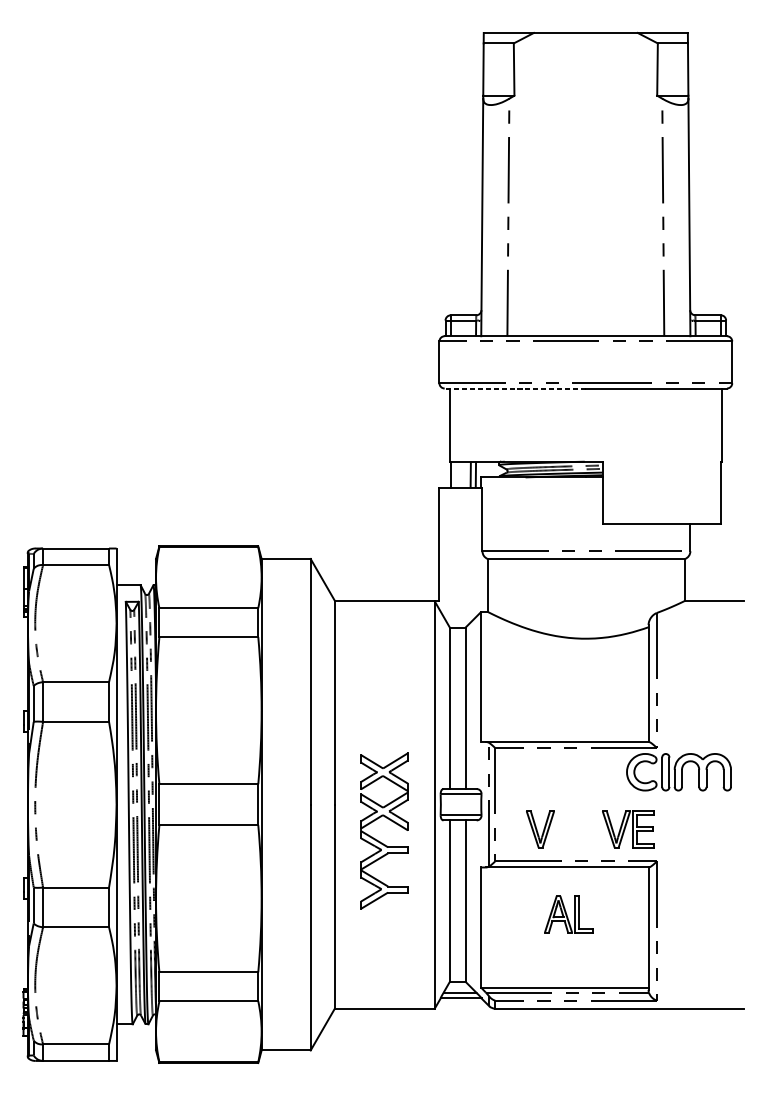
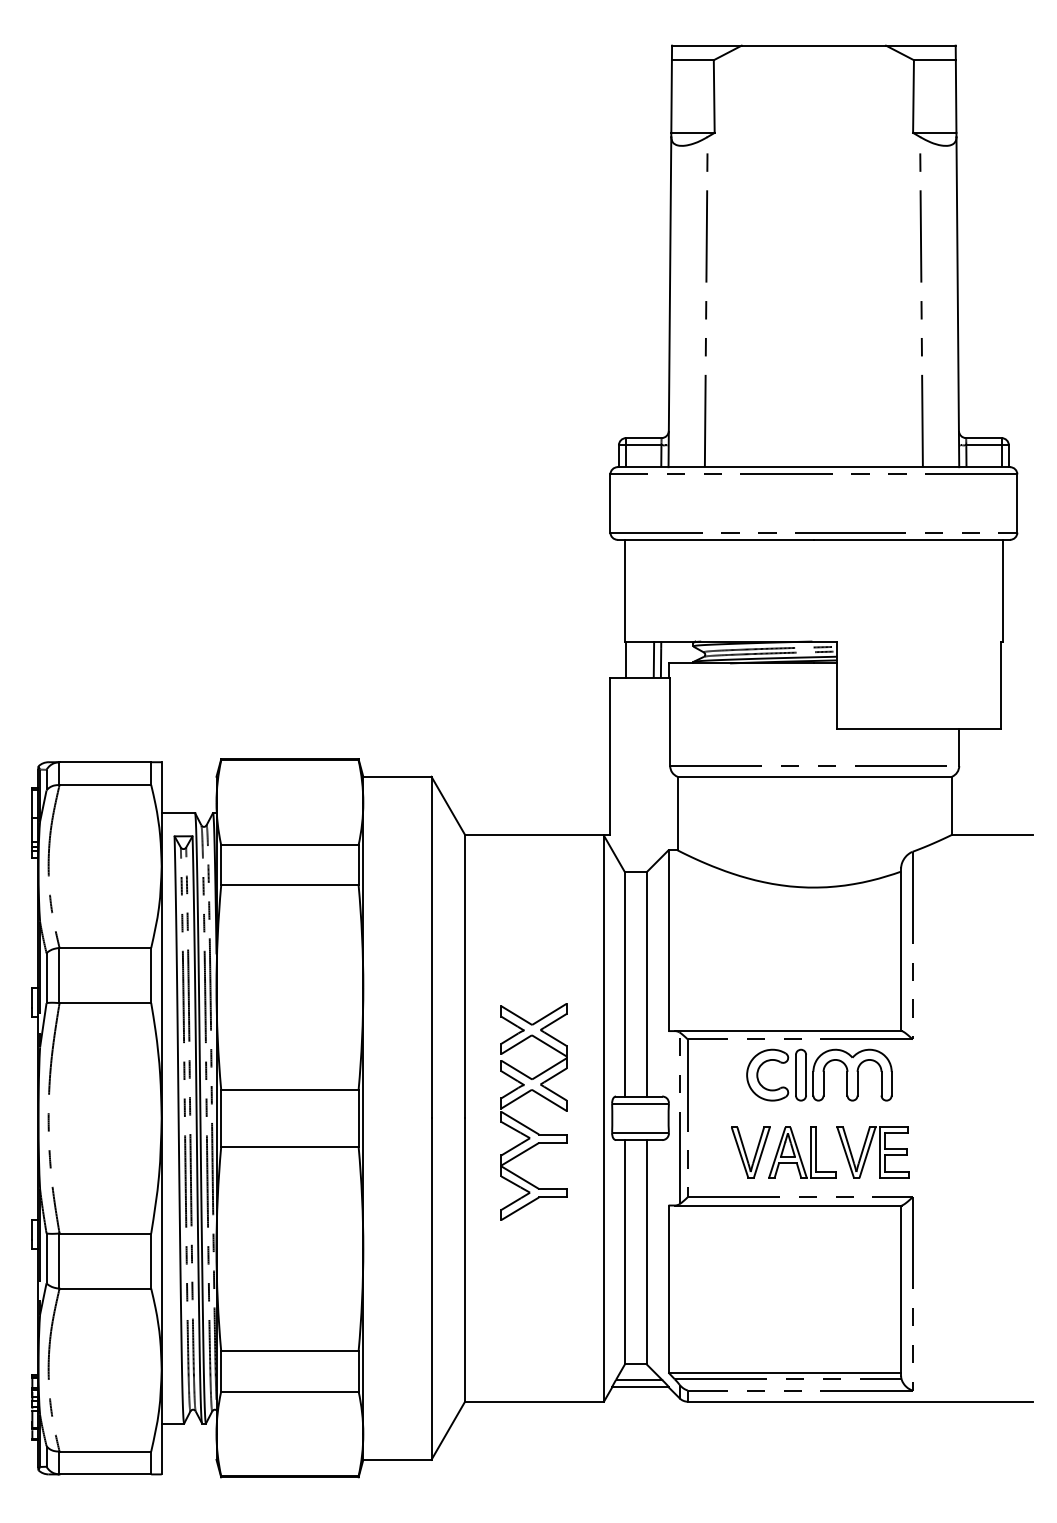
line: (515, 388) -> (715, 539), dashed -> solid
part: (679, 771) -> (819, 1074), moved
part: (379, 840) -> (526, 1125), moved
part: (569, 914) -> (802, 1152), moved

